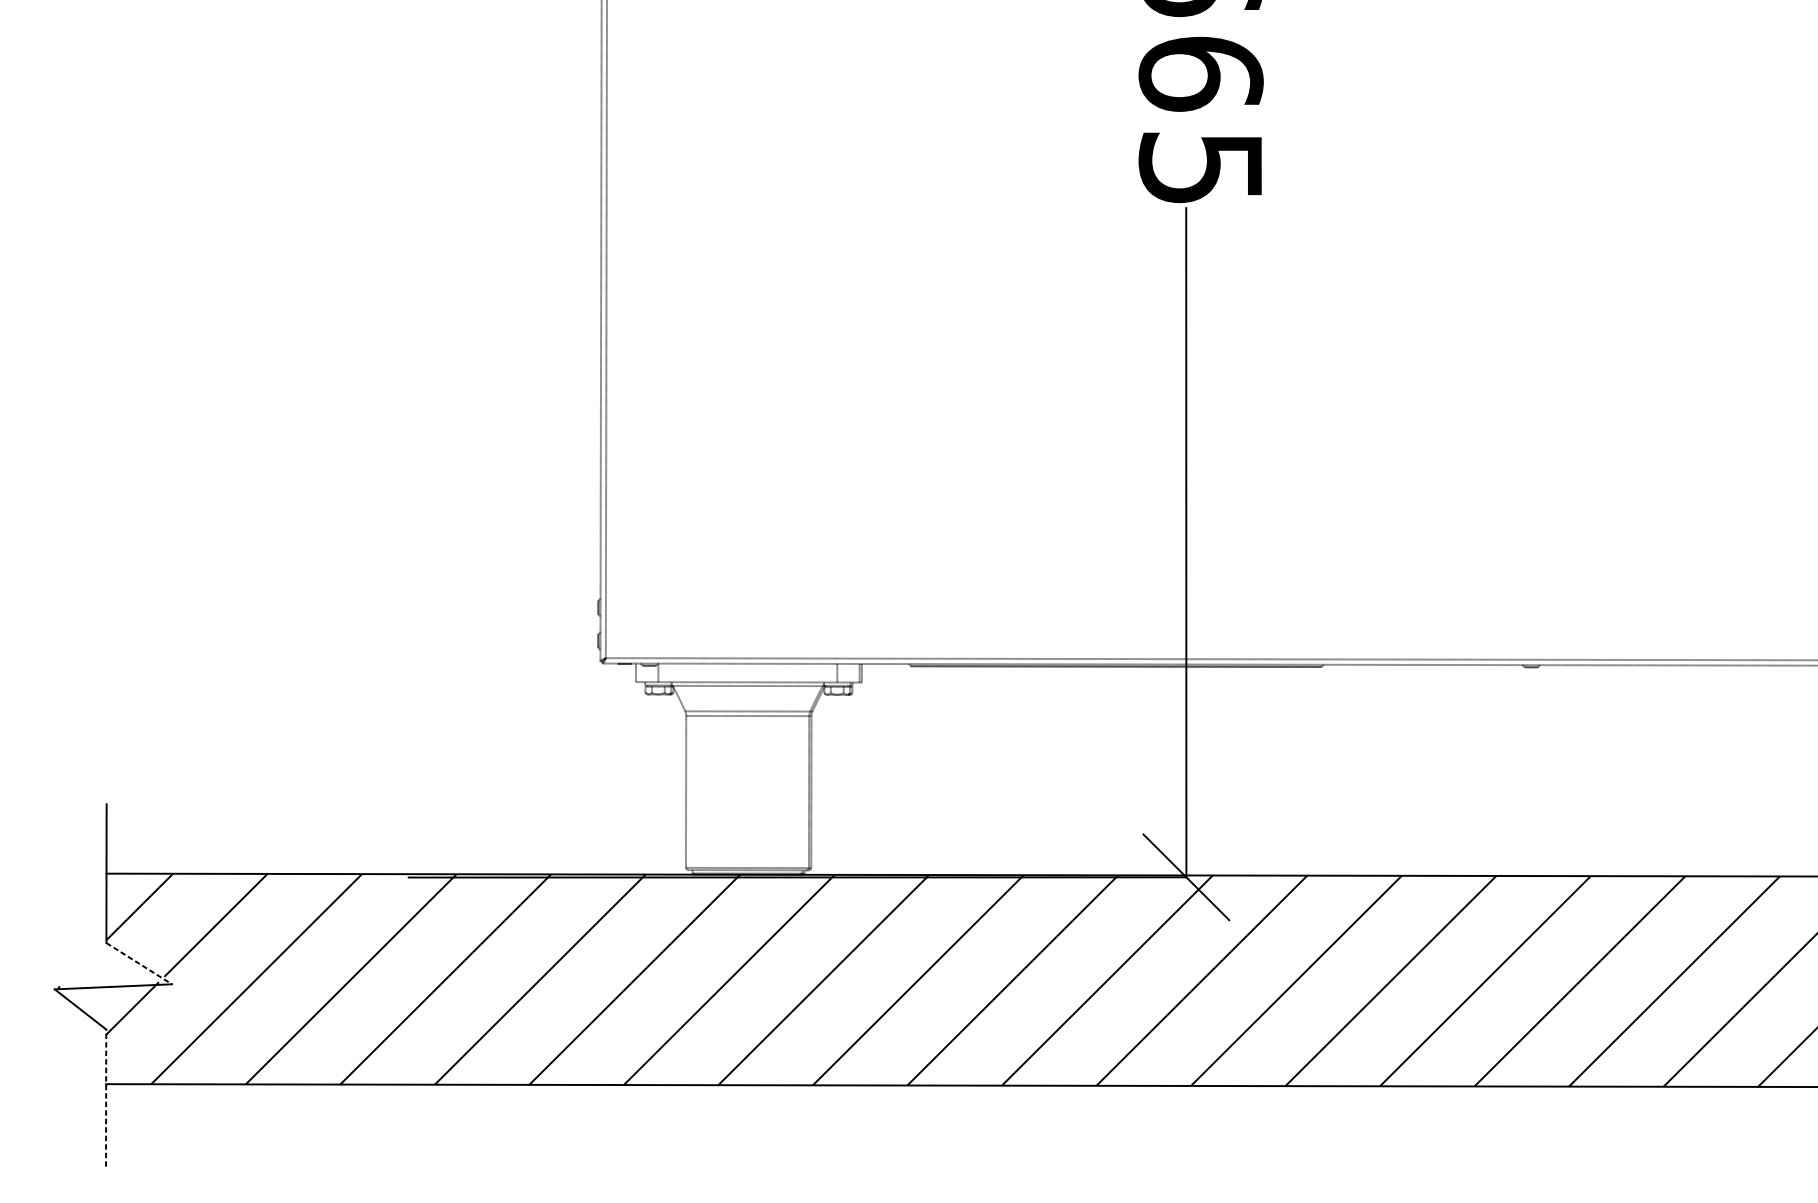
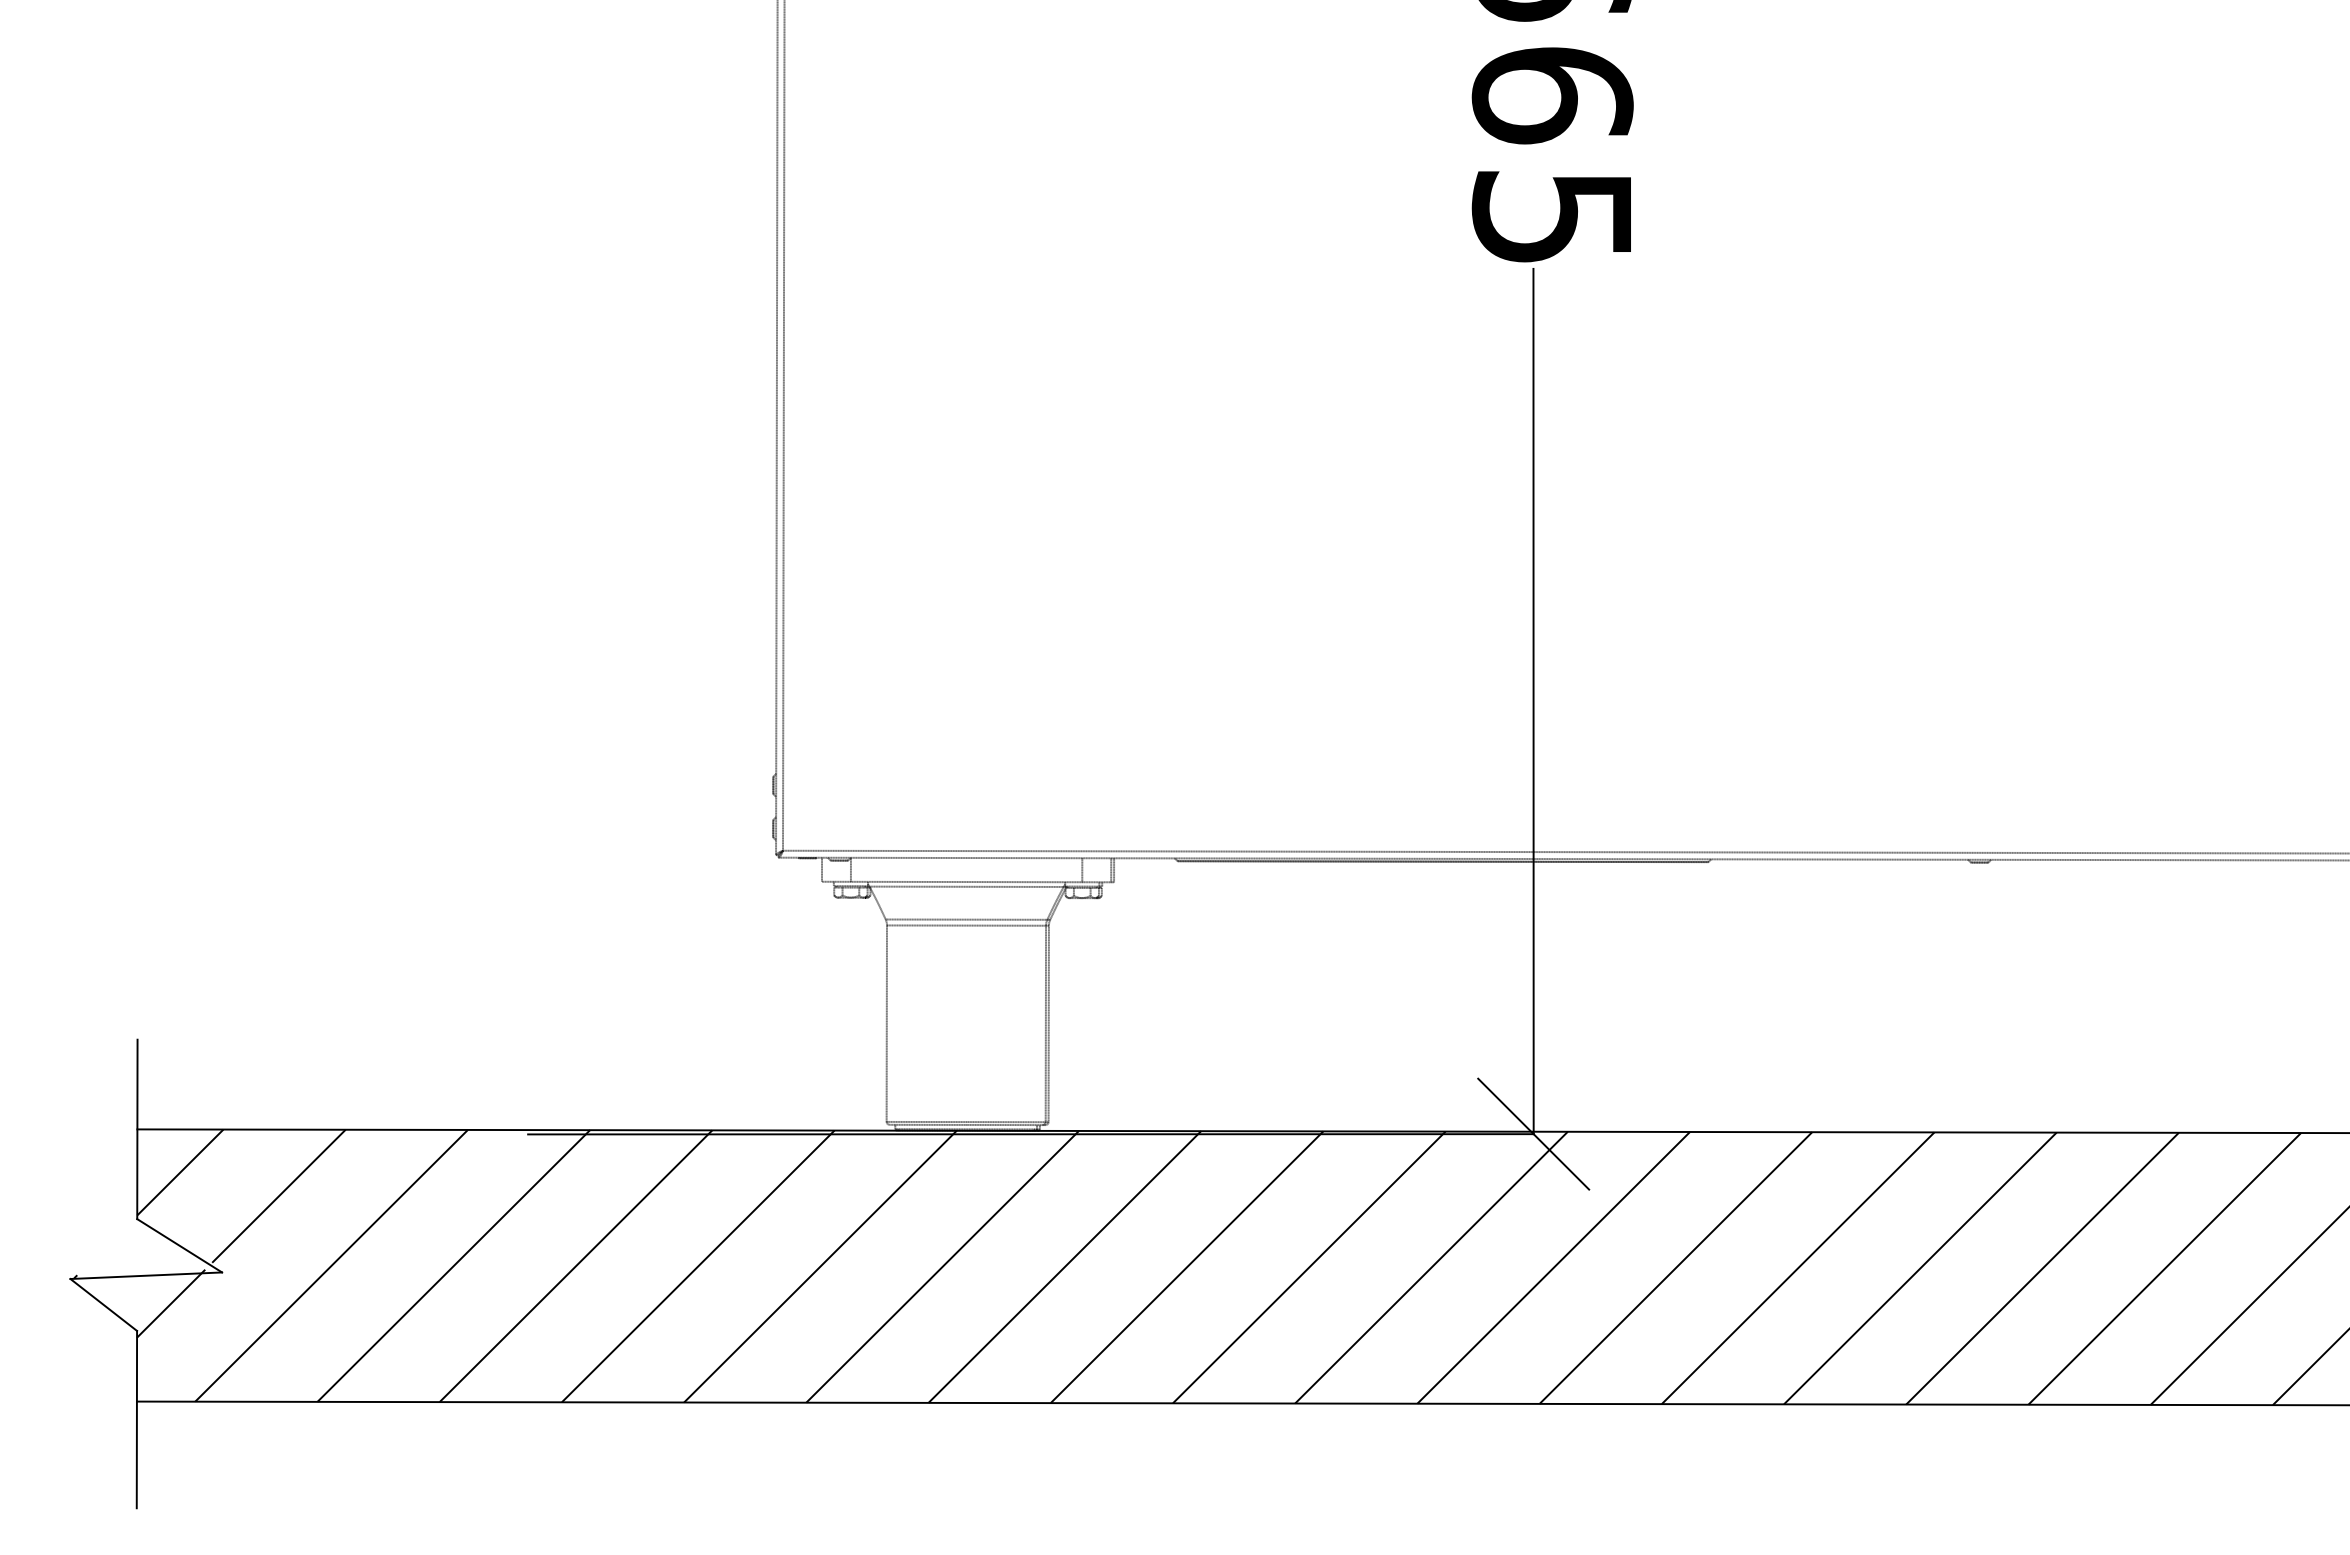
line: (139, 964) -> (180, 1246), dashed -> solid
line: (105, 1098) -> (136, 1419), dashed -> solid

